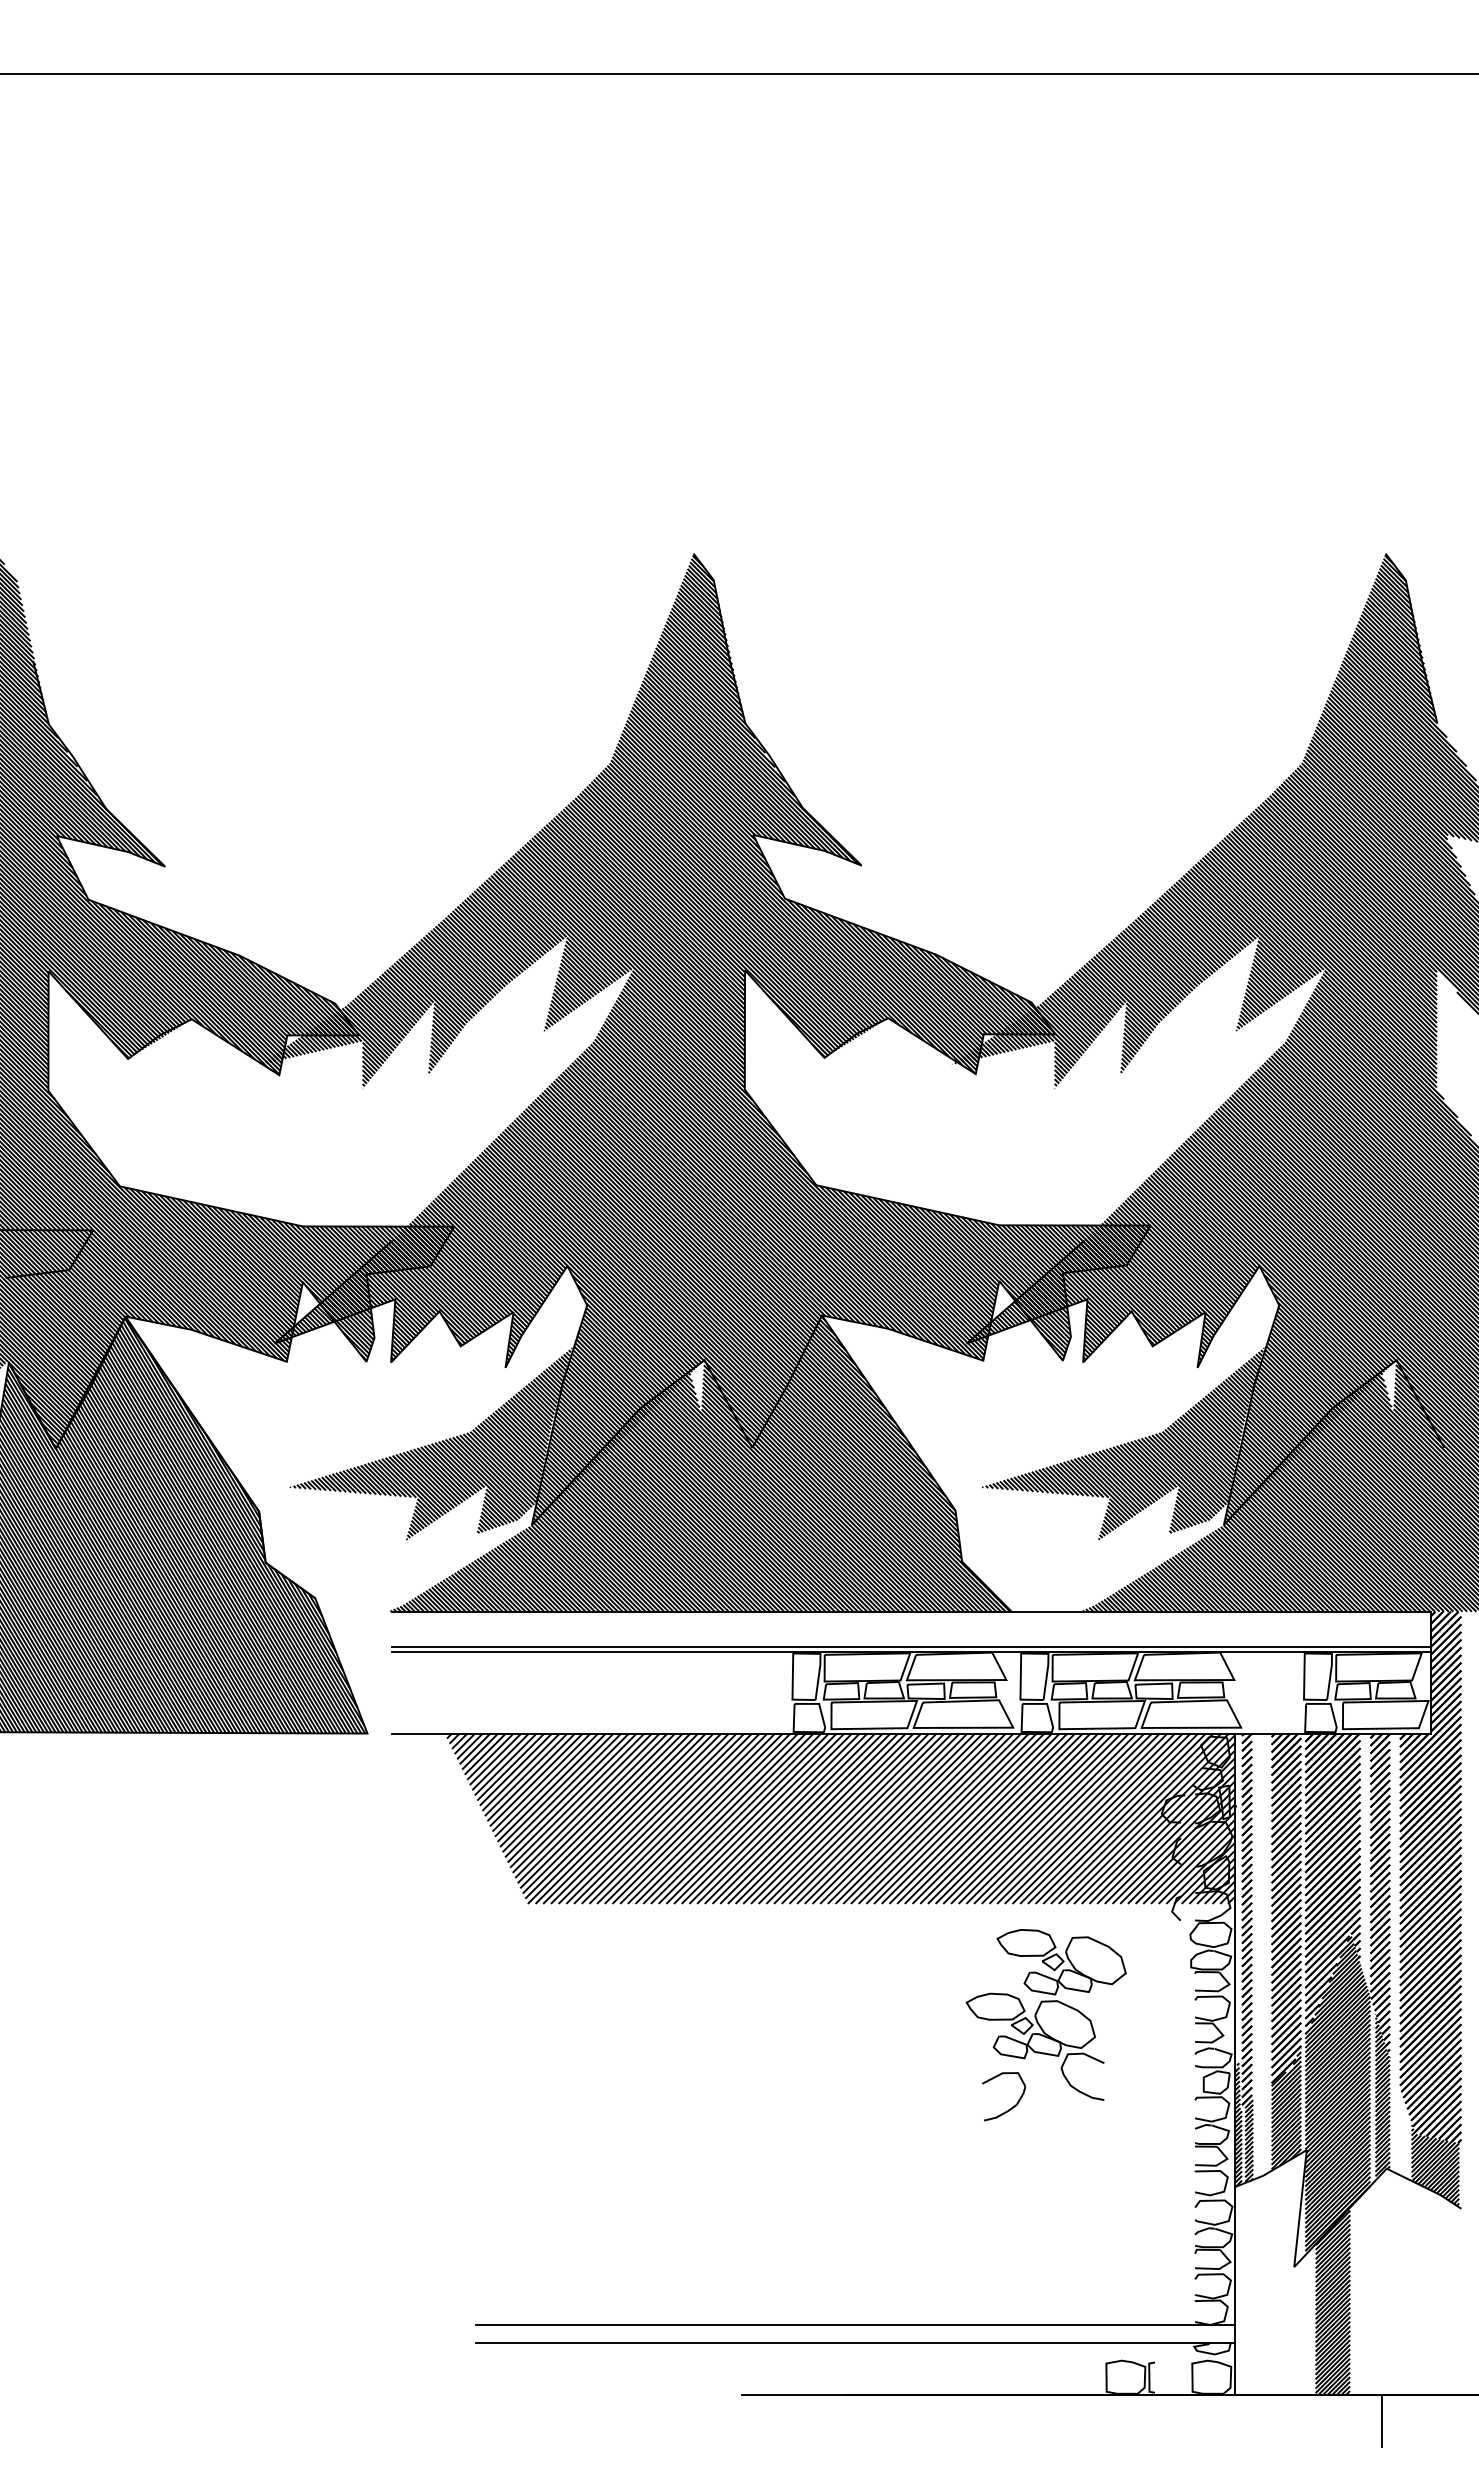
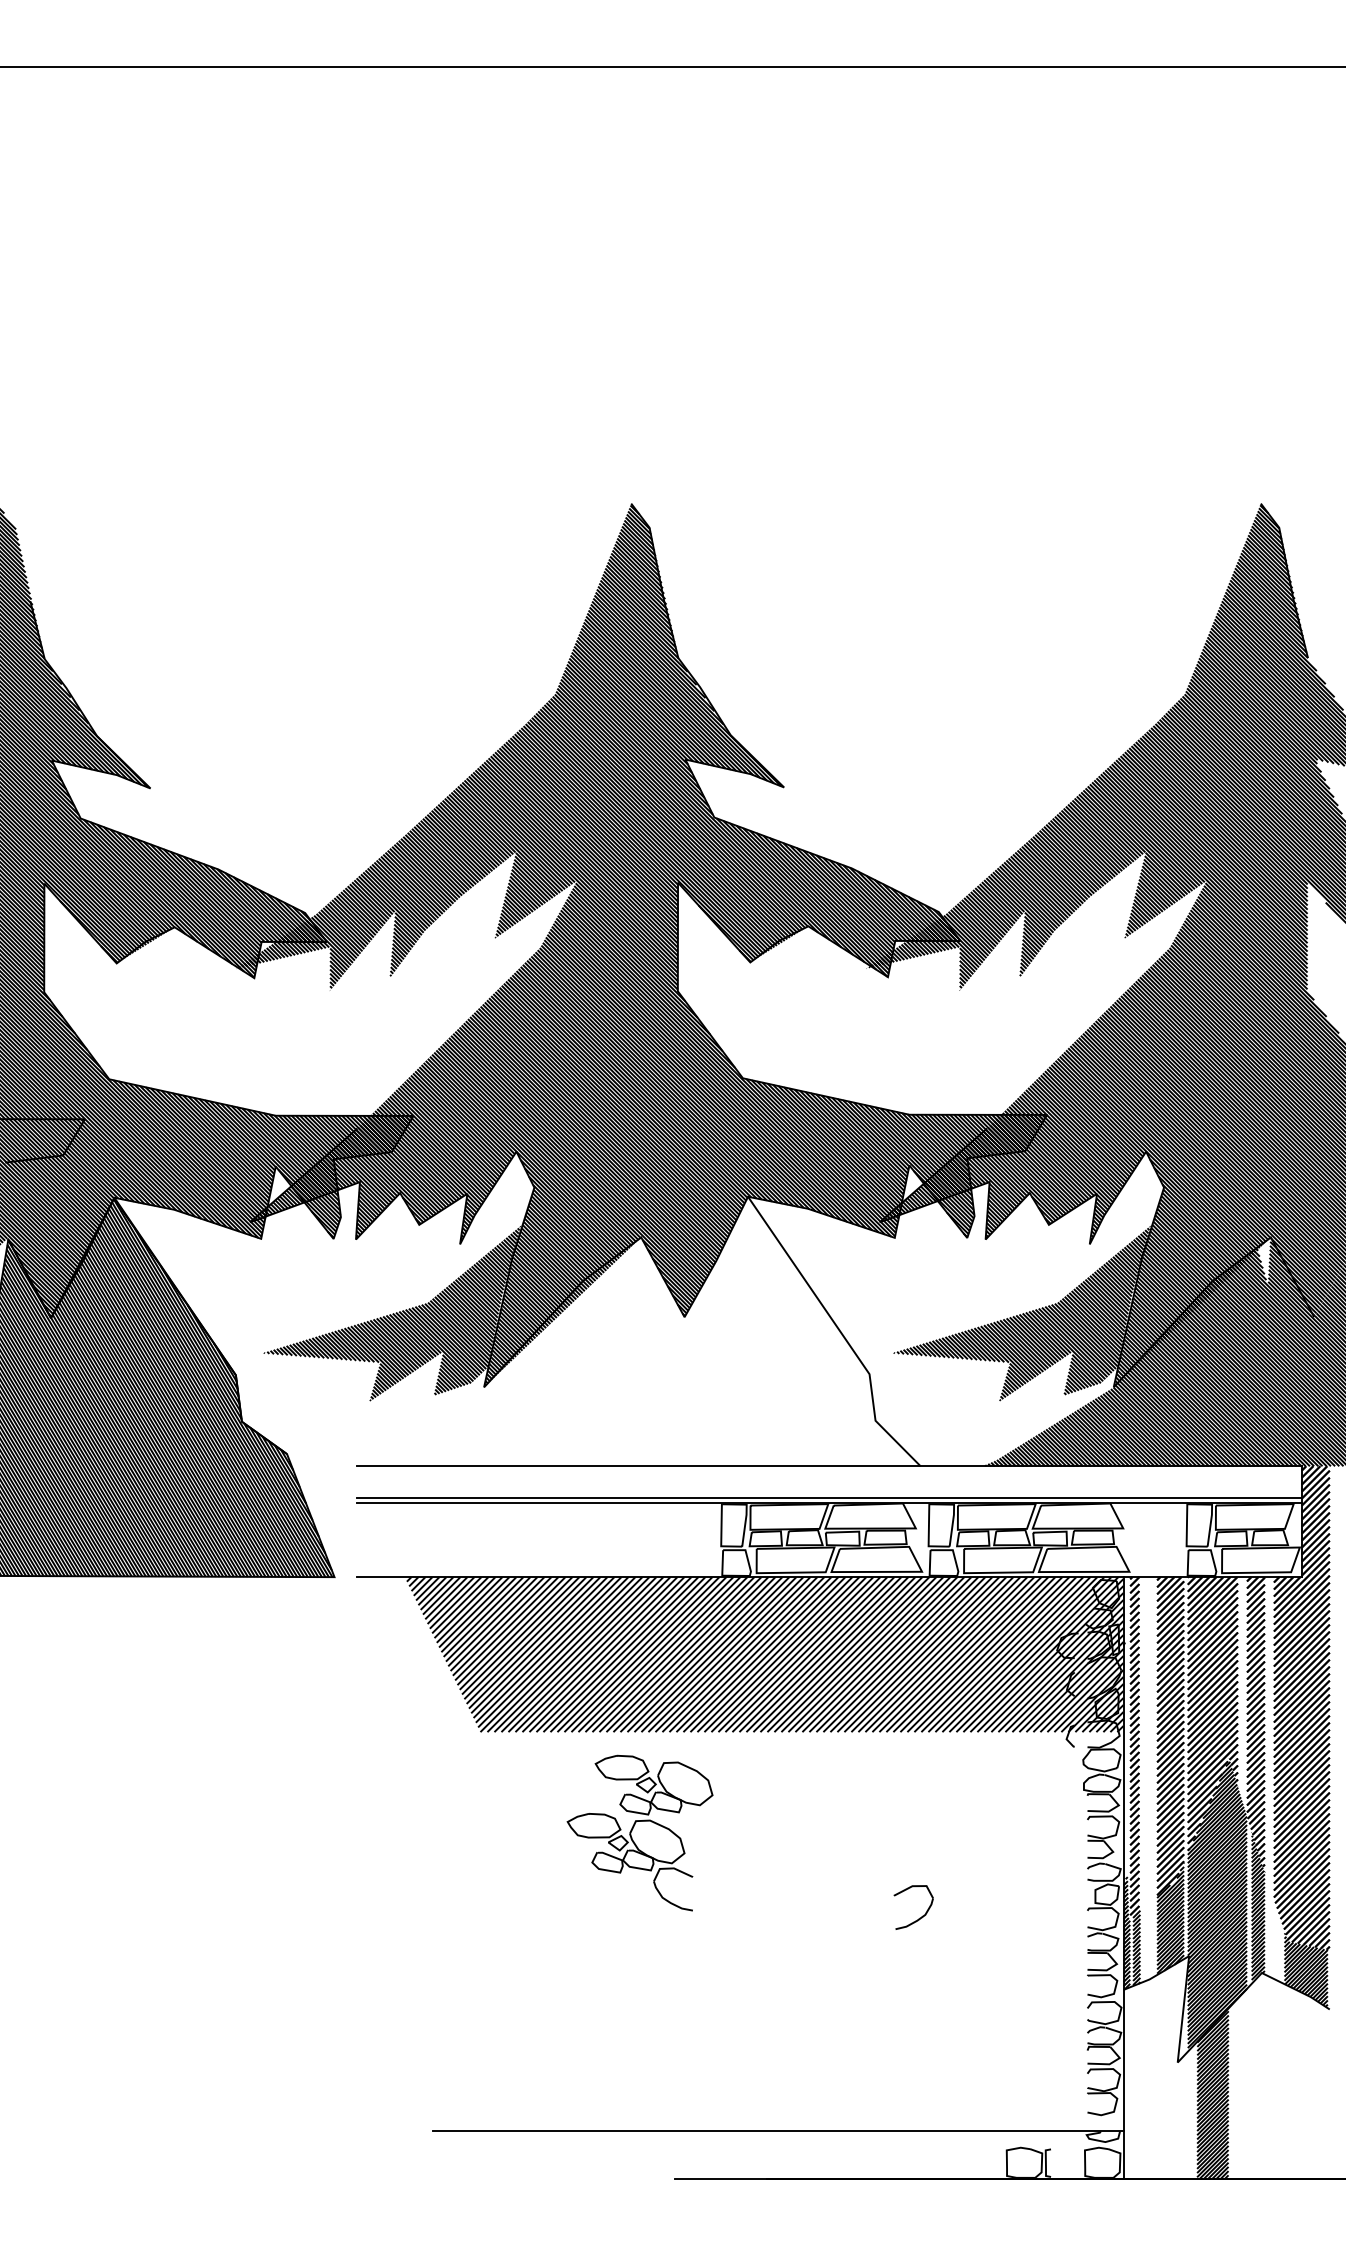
hatch: (700, 1463) -> (637, 1331), removed
part: (1045, 2014) -> (639, 1832), moved
line: (854, 2325) -> (777, 2115), removed
line: (1381, 2420) -> (1257, 2202), removed

